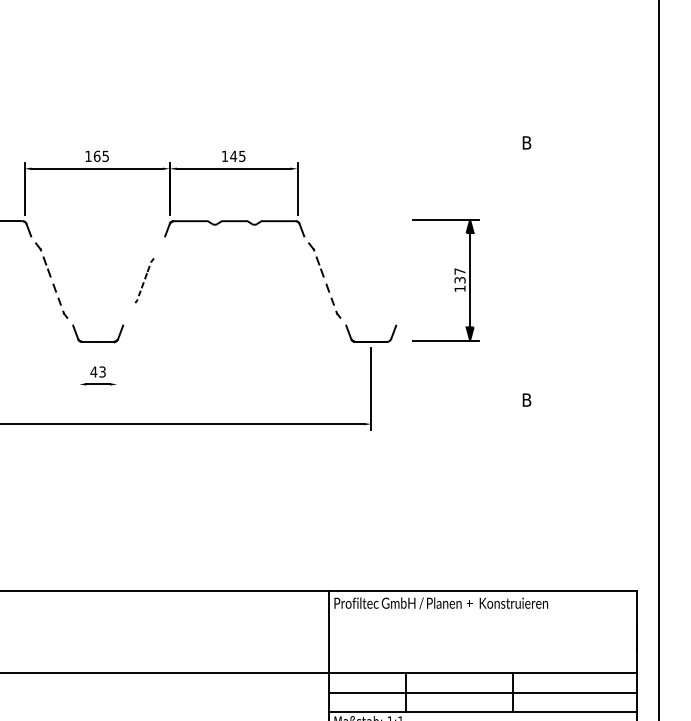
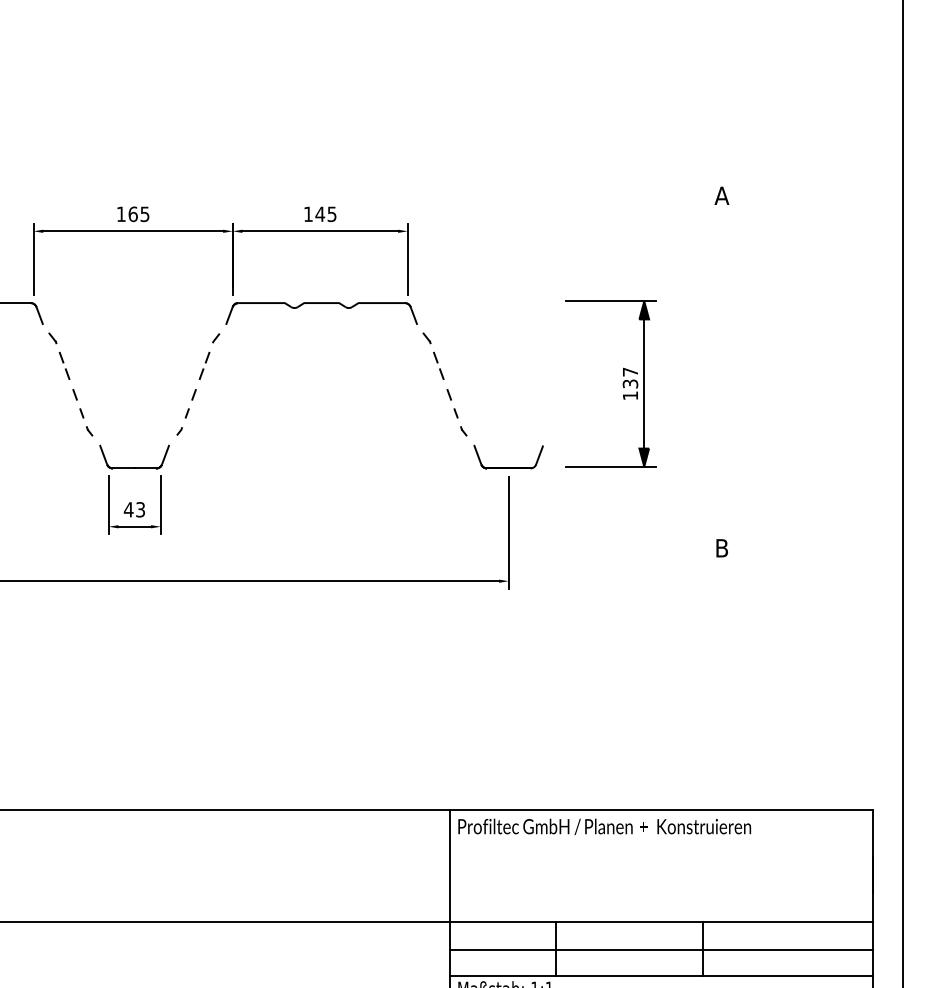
text: (526, 142) -> (721, 195), B -> A
part: (144, 280) -> (198, 384), size x1.67
line: (79, 368) -> (109, 504), added
line: (117, 368) -> (161, 504), added

